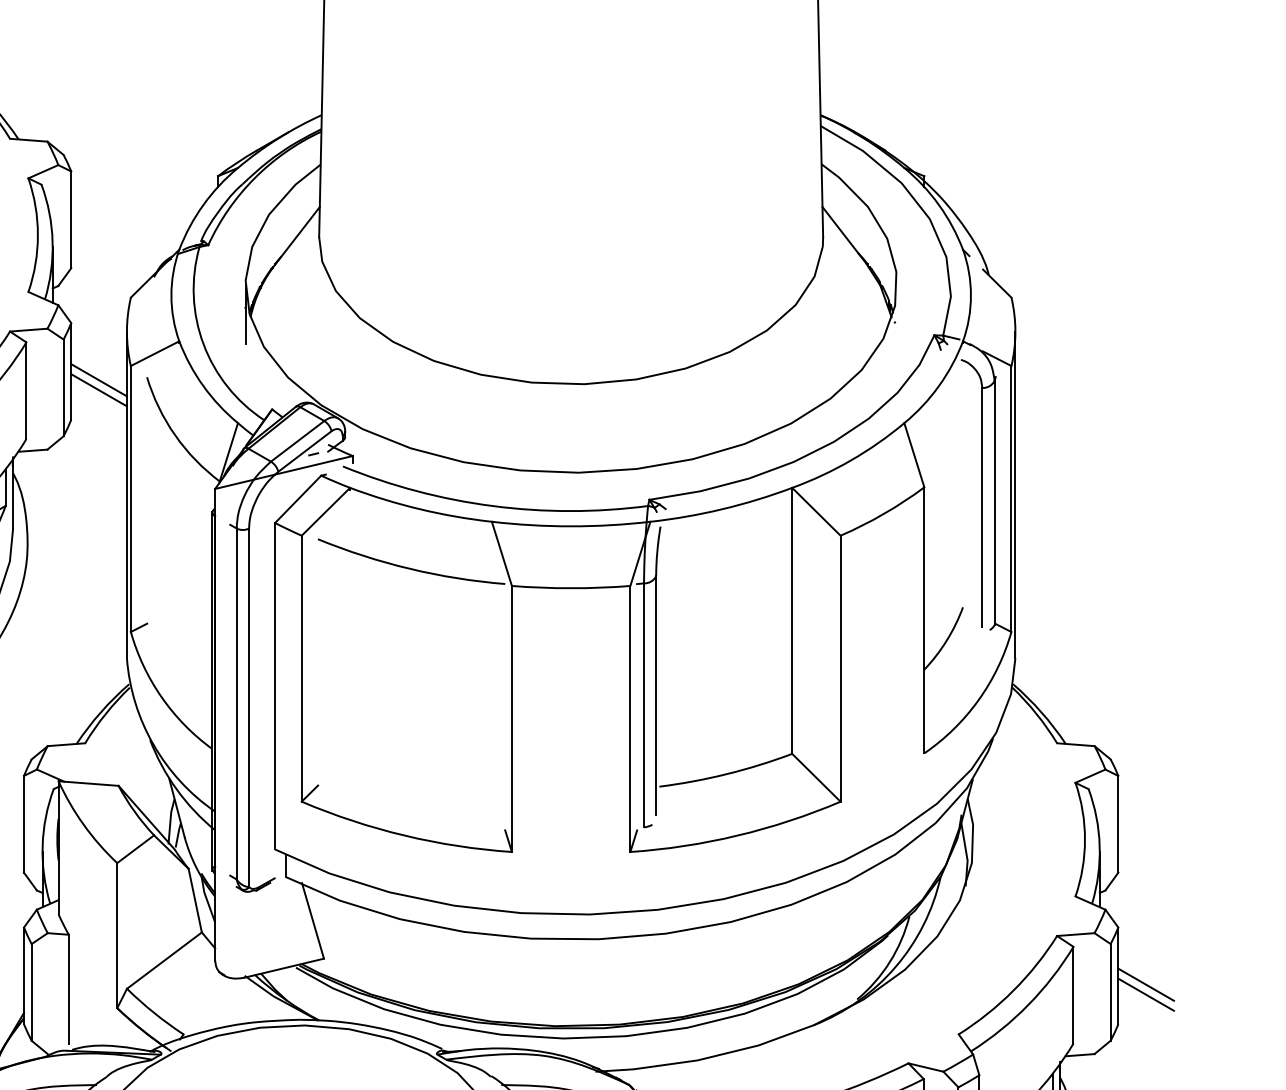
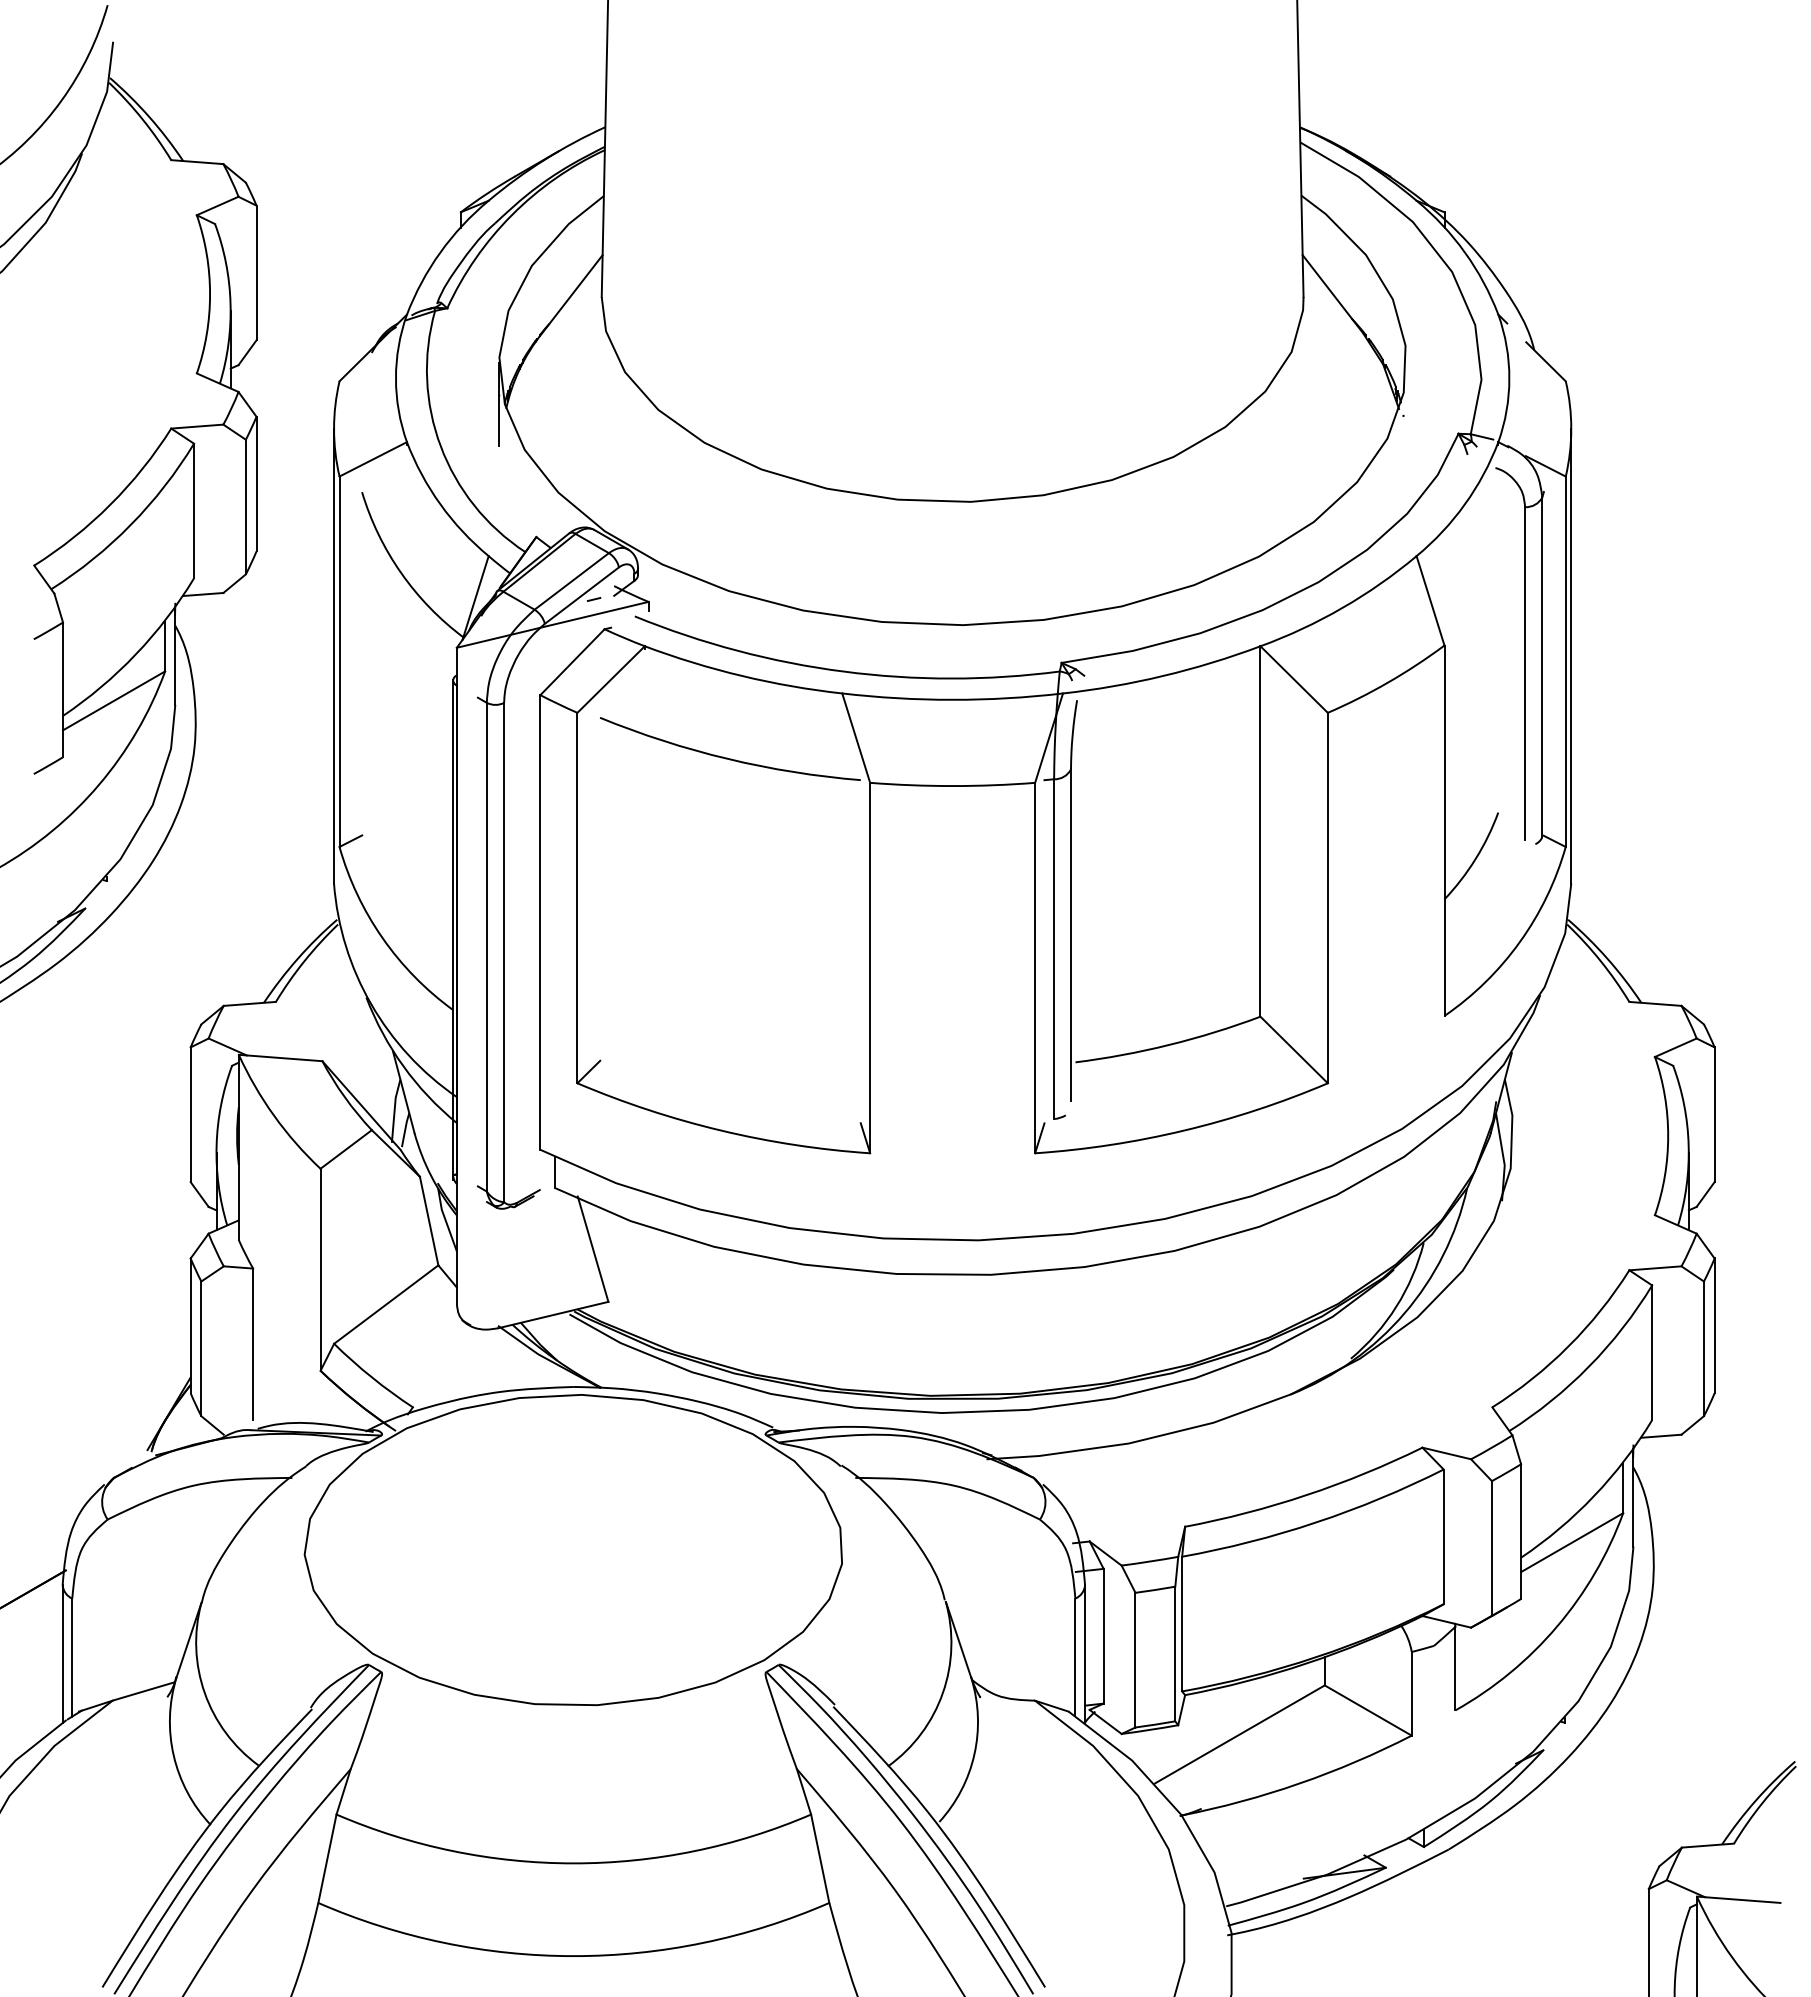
line: (99, 380) -> (295, 496), removed
line: (99, 389) -> (295, 509), removed
line: (1146, 984) -> (1753, 1337), removed
line: (1146, 994) -> (1753, 1351), removed

